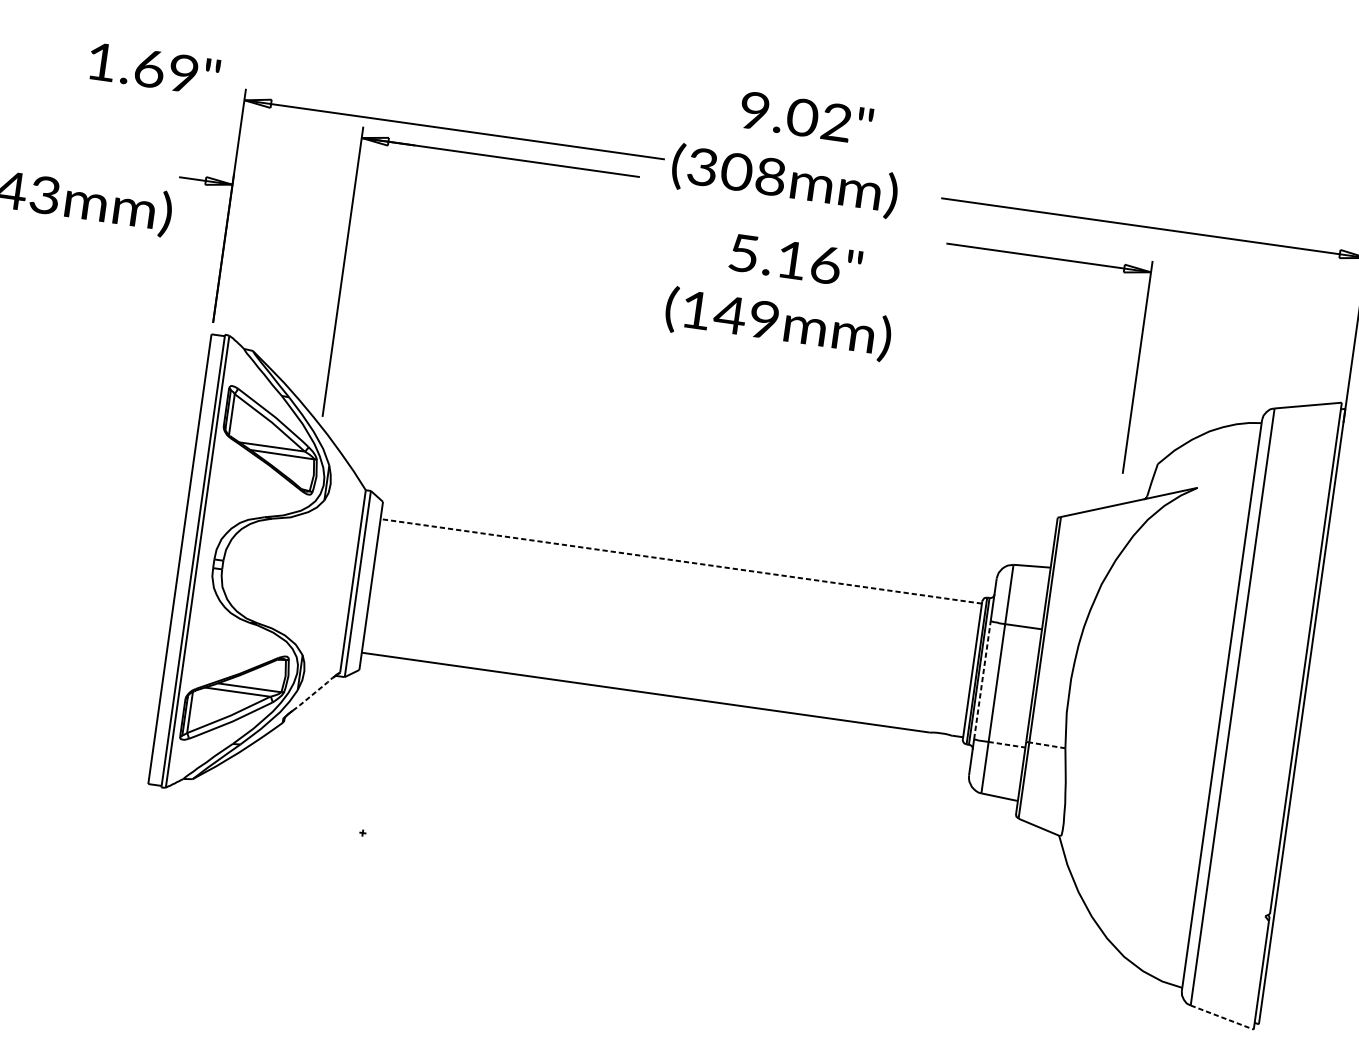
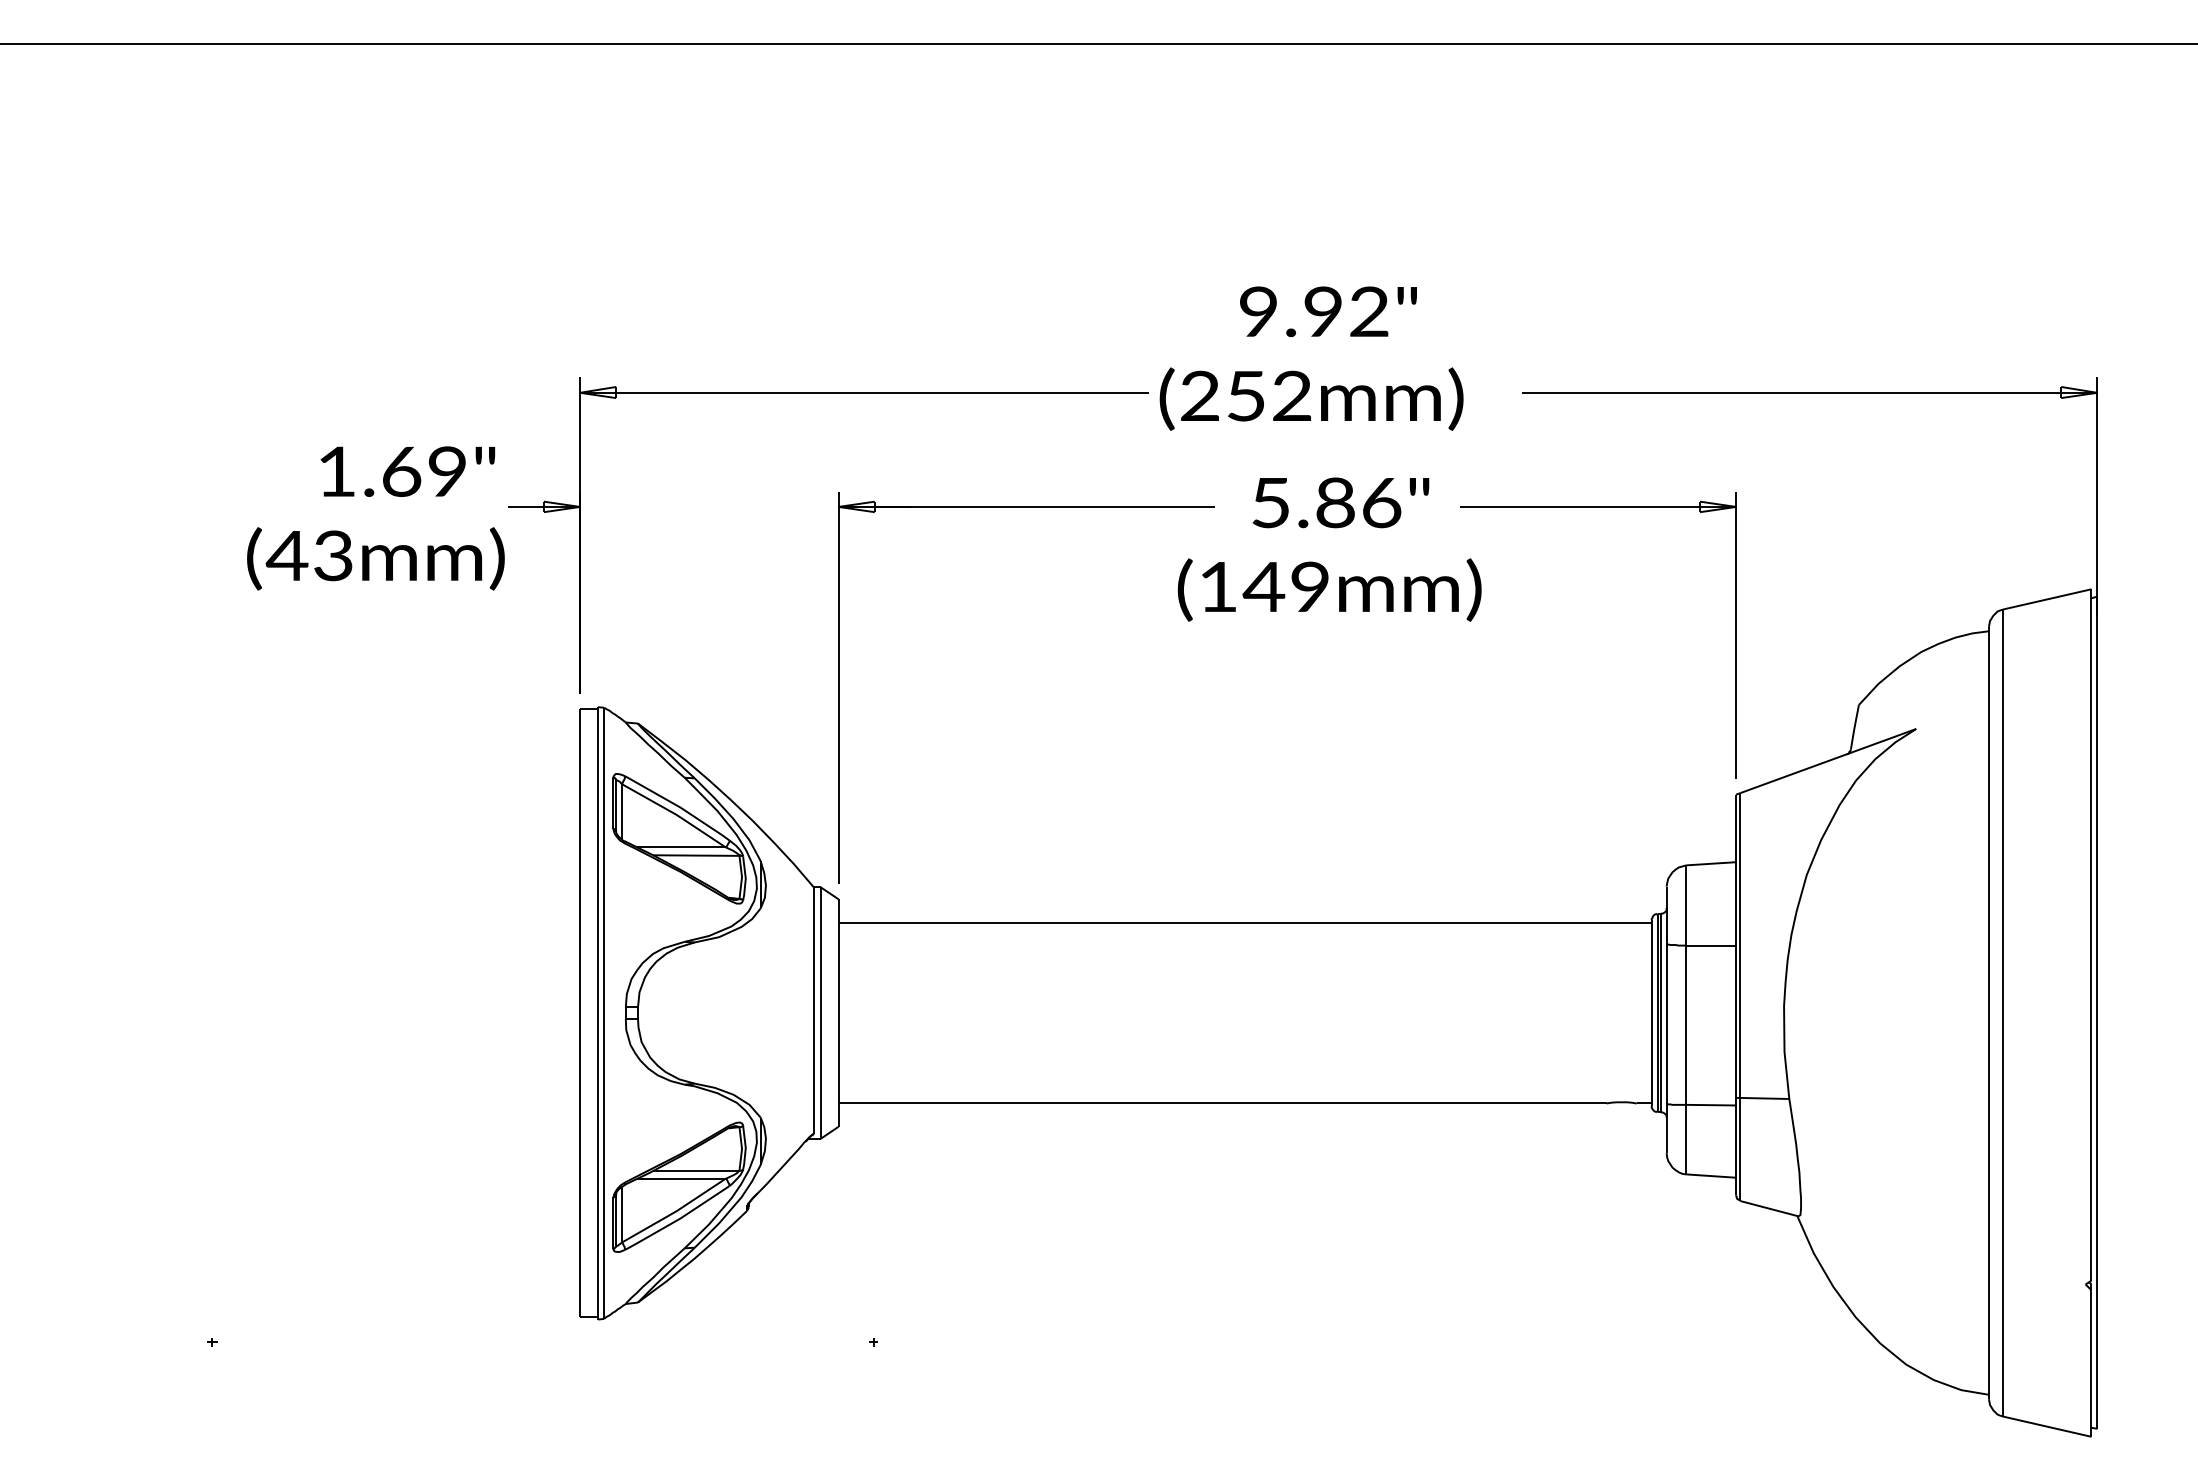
text: (154, 69) -> (407, 471), moved
text: (802, 118) -> (1323, 312), 9.02" -> 9.92"
part: (500, 157) -> (1026, 507), moved
text: (737, 171) -> (1246, 395), (308mm) -> (252mm)
part: (1049, 258) -> (1598, 507), moved
text: (791, 259) -> (1335, 502), 5.16" -> 5.86"
line: (681, 561) -> (1245, 922), dashed -> solid
line: (982, 679) -> (1666, 1023), dashed -> solid
line: (312, 694) -> (781, 1167), dashed -> solid
line: (1007, 745) -> (1711, 1105), dashed -> solid
line: (1047, 745) -> (1764, 1098), dashed -> solid
line: (1222, 1017) -> (2047, 1426), dashed -> solid

